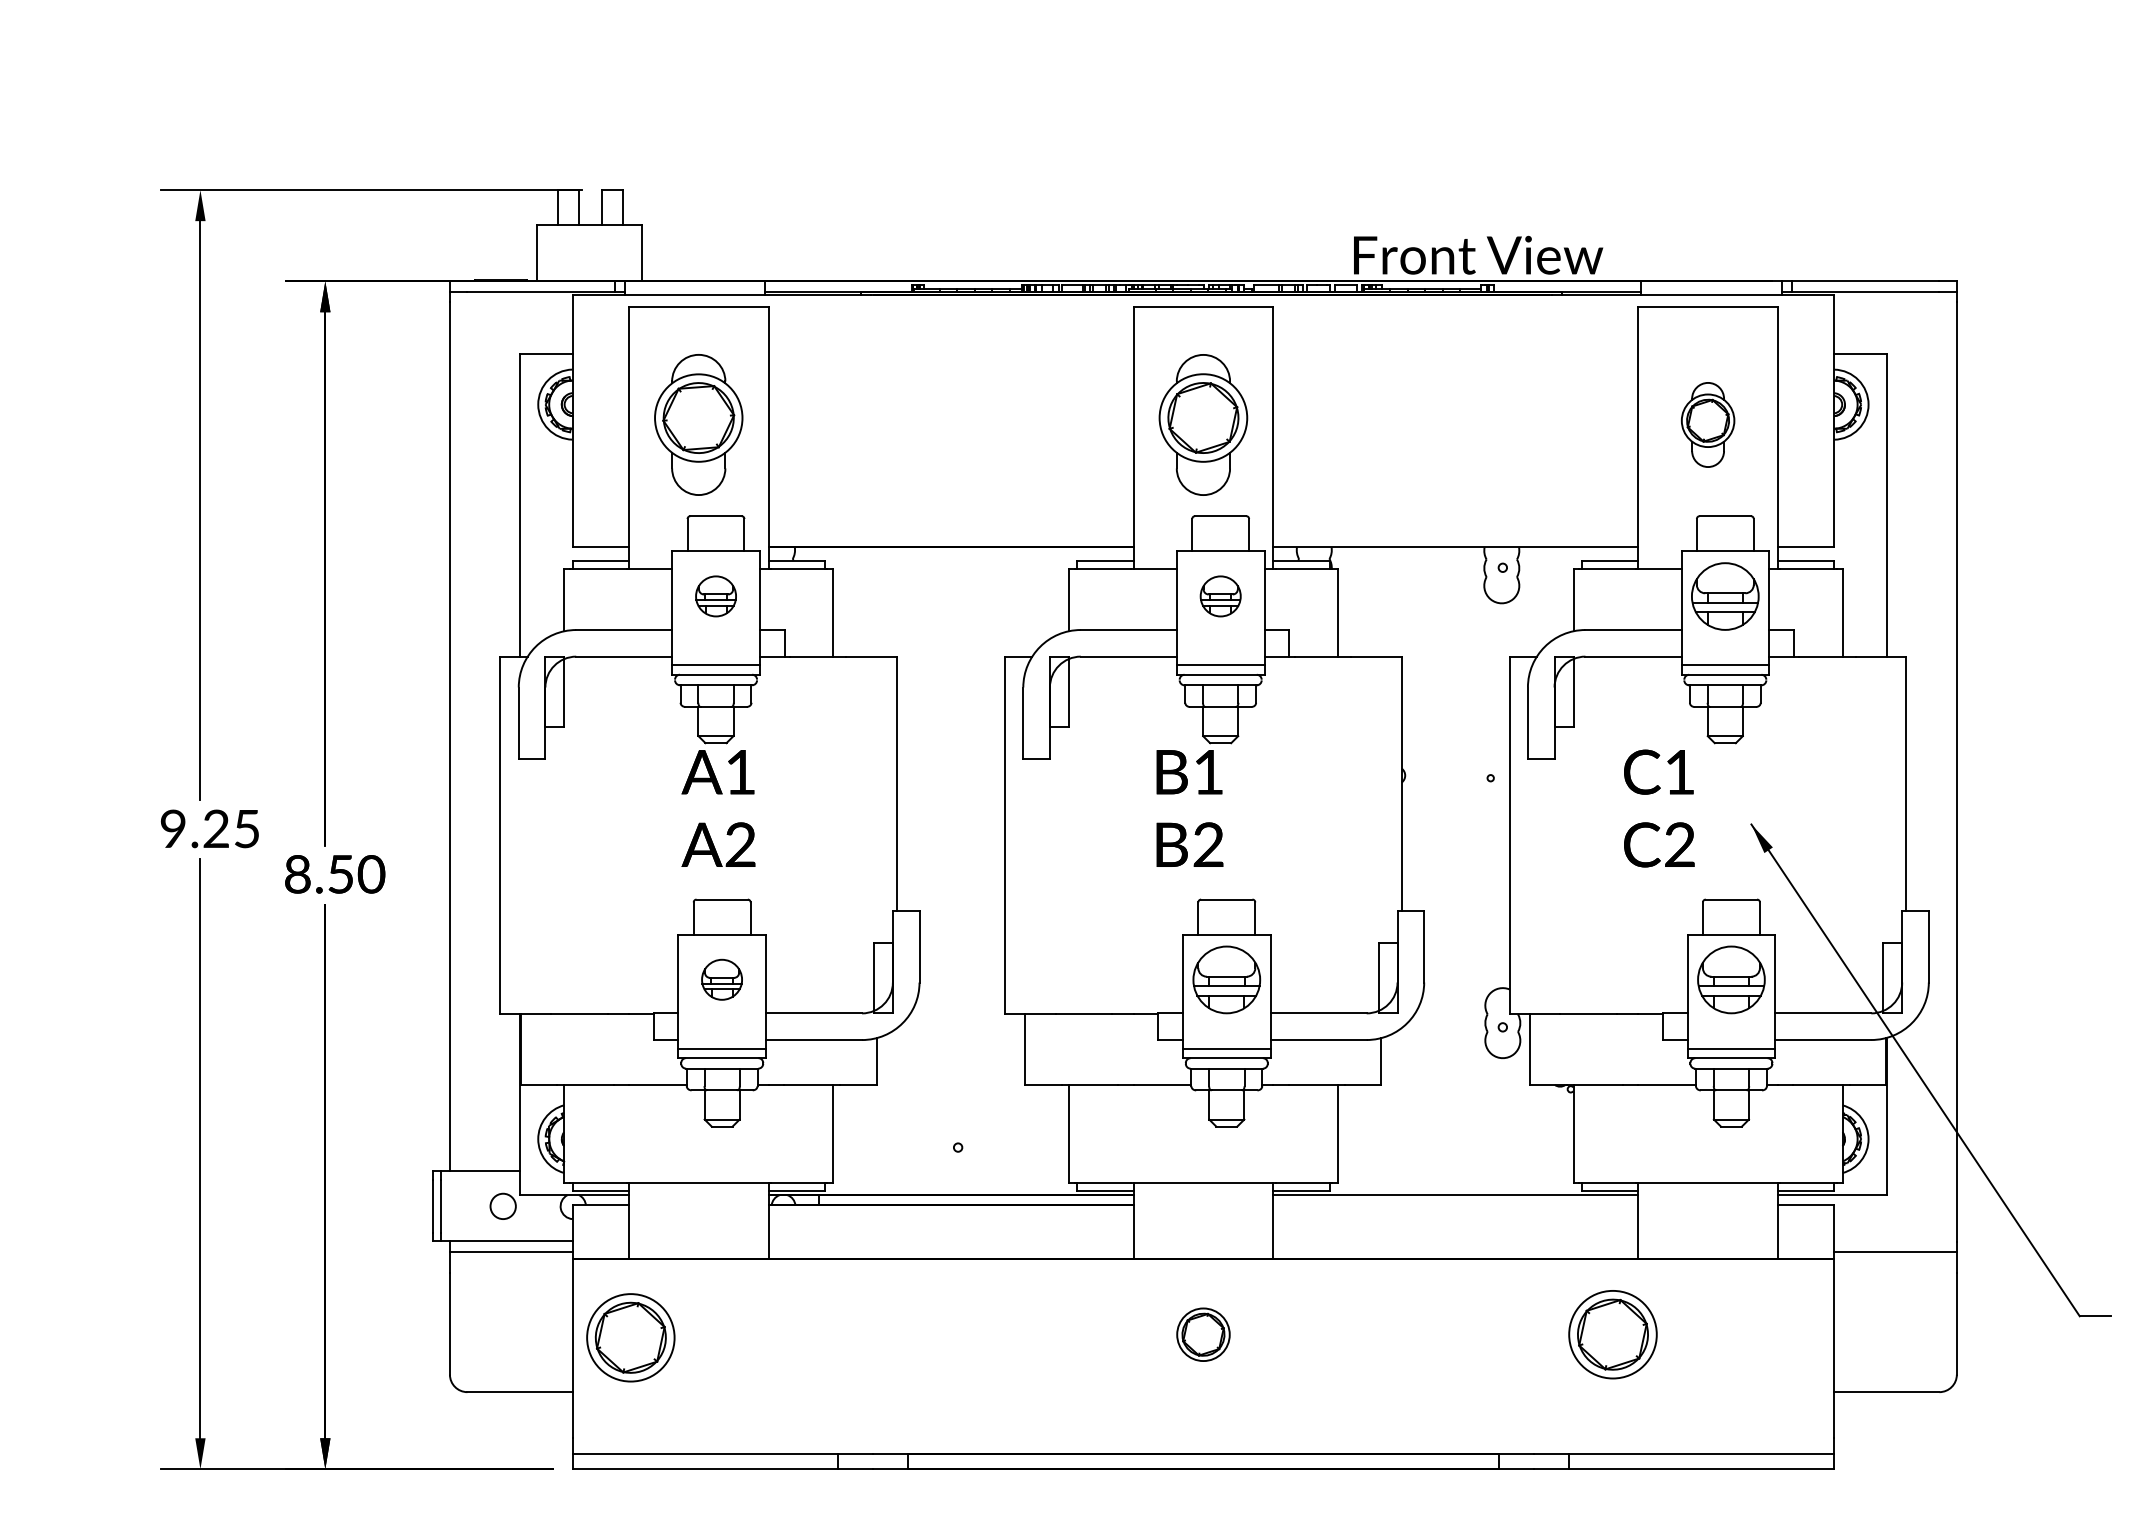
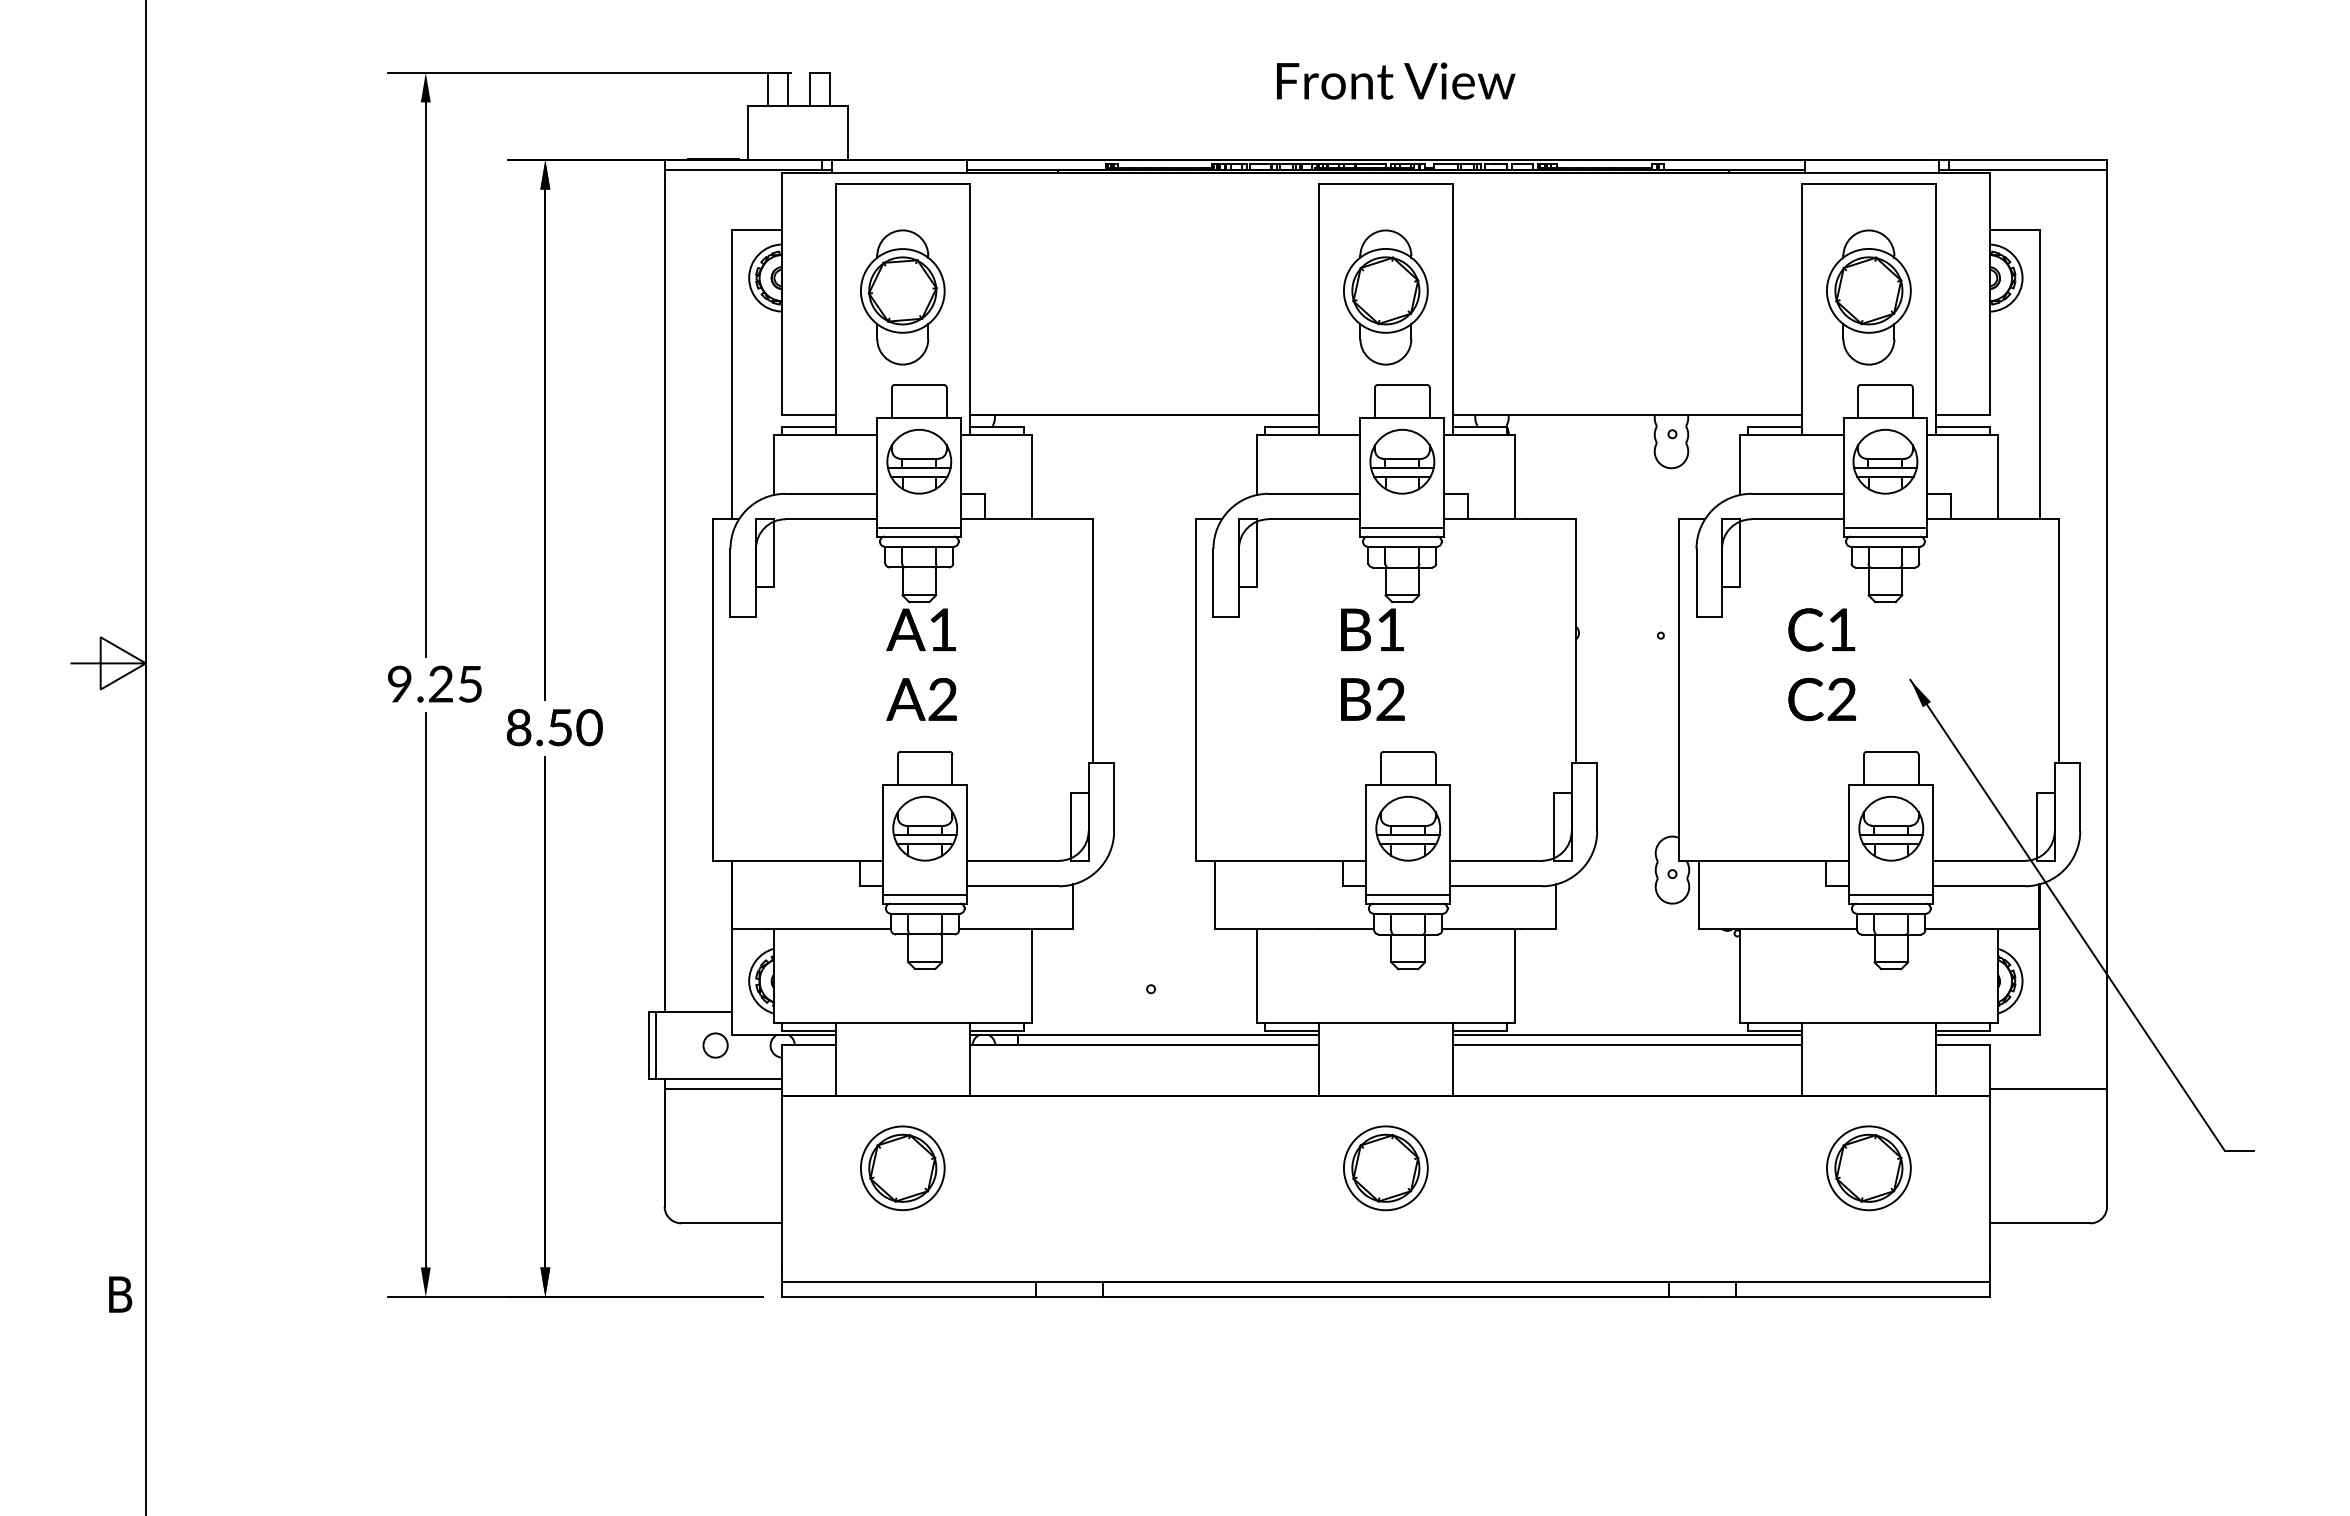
text: (1478, 254) -> (1396, 80), moved
part: (1707, 424) -> (1868, 297), size x1.67
part: (716, 596) -> (919, 461), size x1.67
part: (1220, 596) -> (1402, 461), size x1.67
part: (721, 979) -> (924, 828), size x1.67
line: (1455, 1205) -> (1627, 1044), added
part: (1203, 1334) -> (1385, 1168), size x1.67
part: (1612, 1334) -> (1868, 1168), moved
part: (630, 1338) -> (902, 1168), moved

